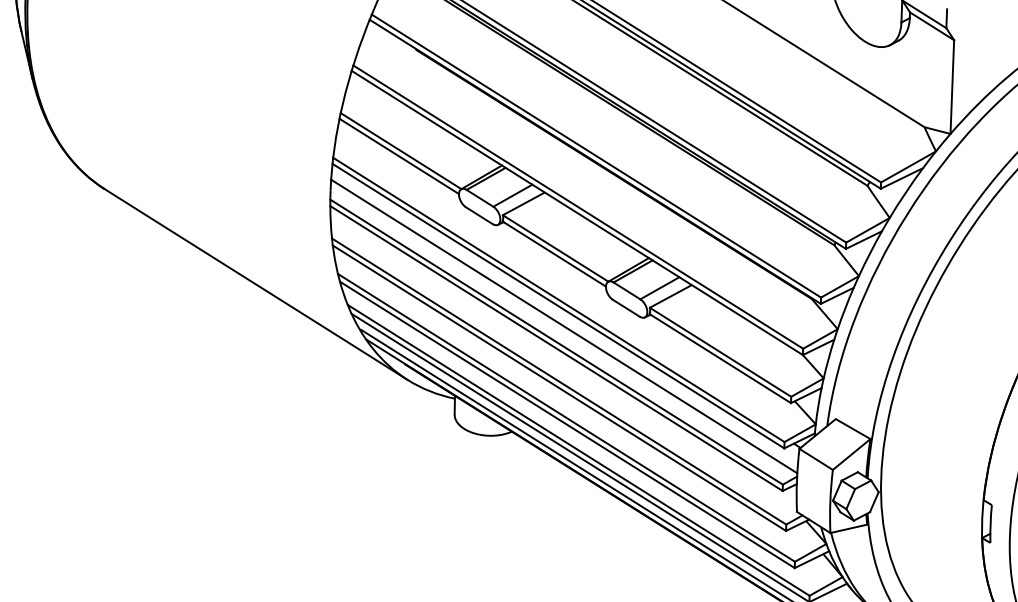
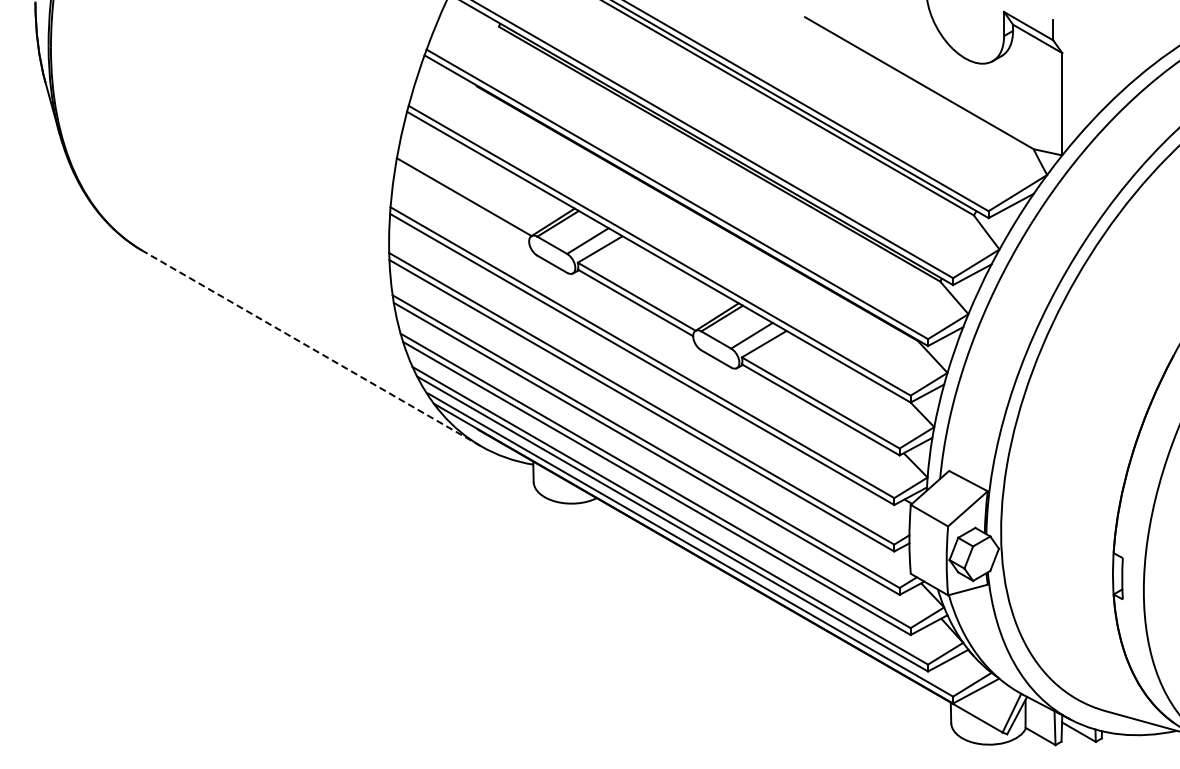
line: (399, 155) -> (462, 202), removed
line: (255, 284) -> (311, 348), solid -> dashed
line: (564, 326) -> (649, 381), removed

